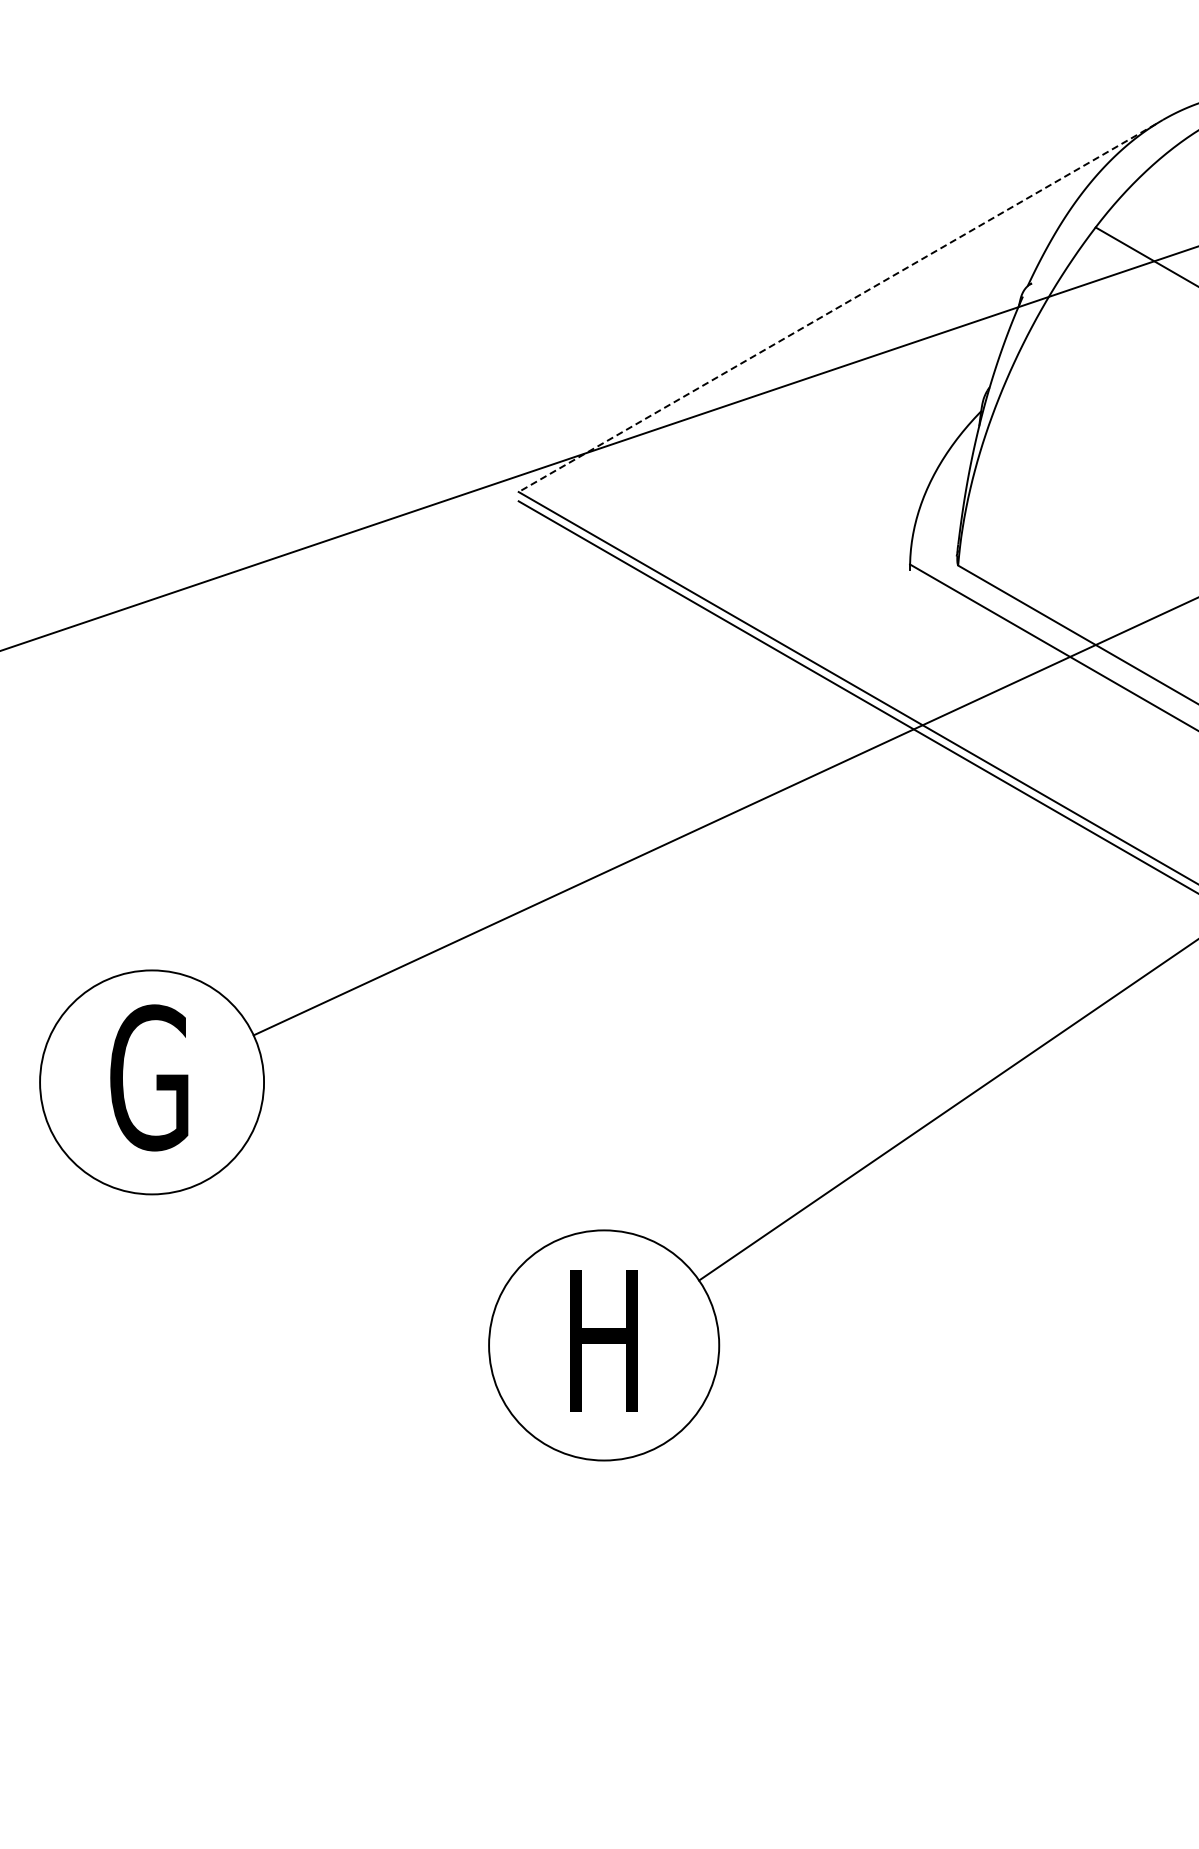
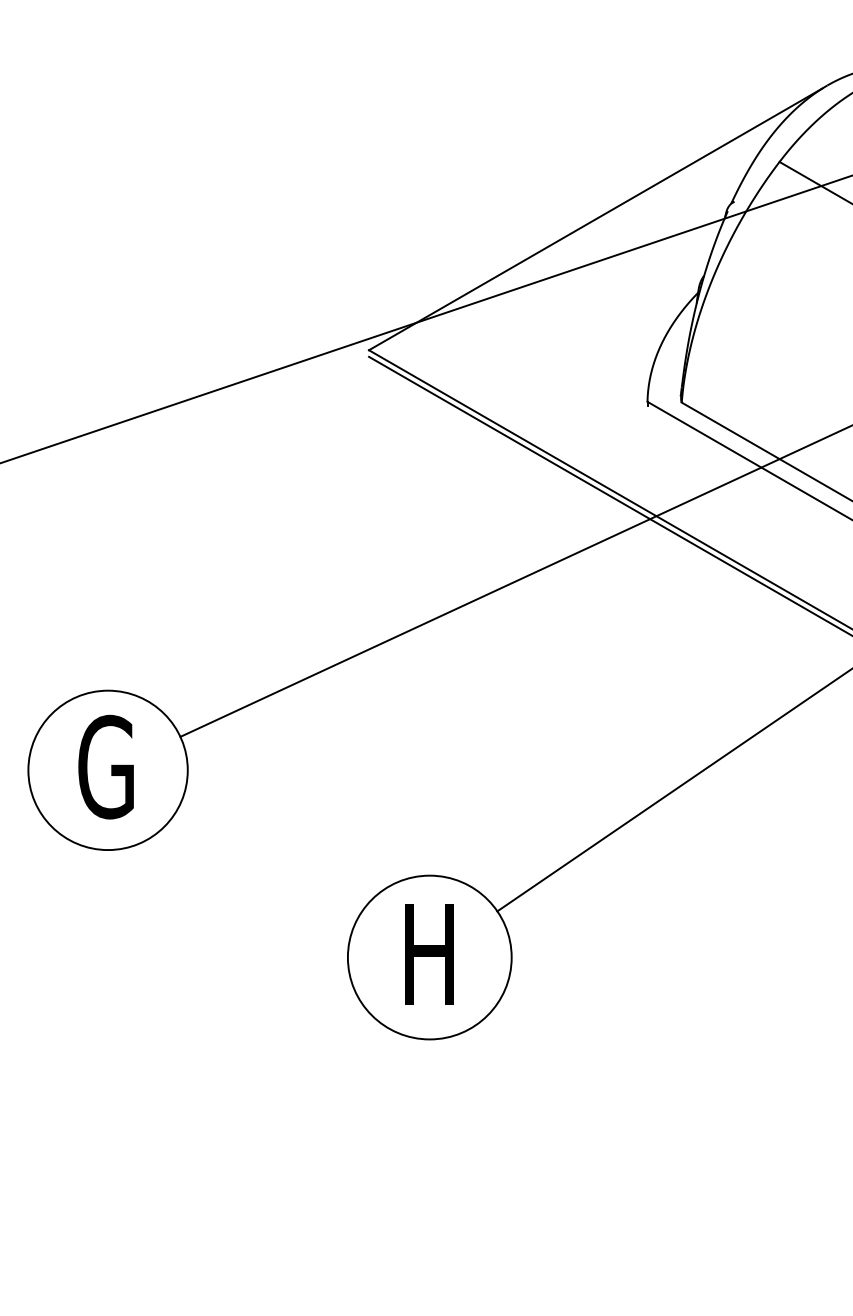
line: (837, 308) -> (595, 219), dashed -> solid

